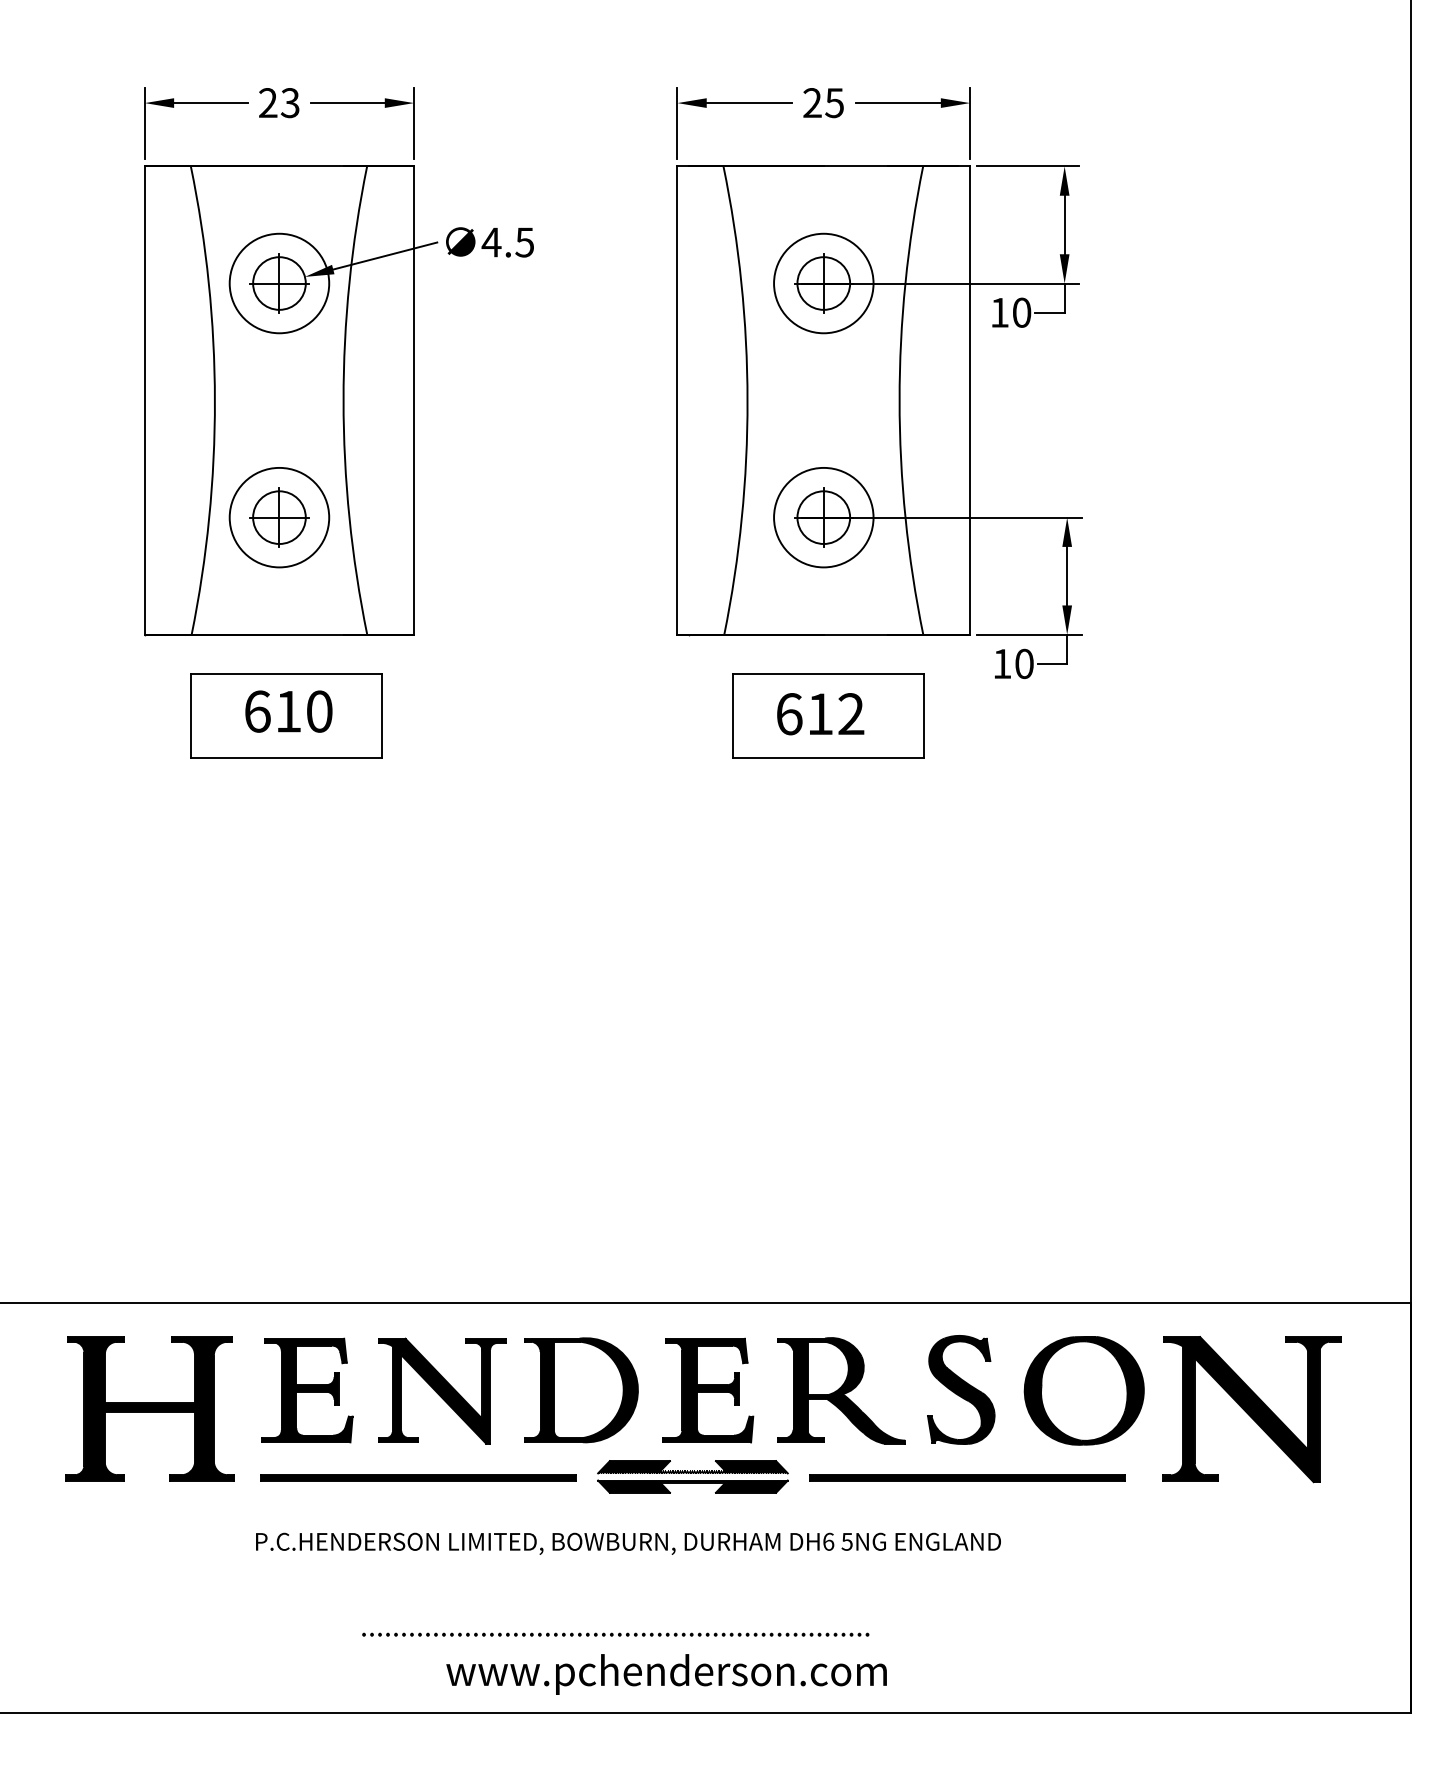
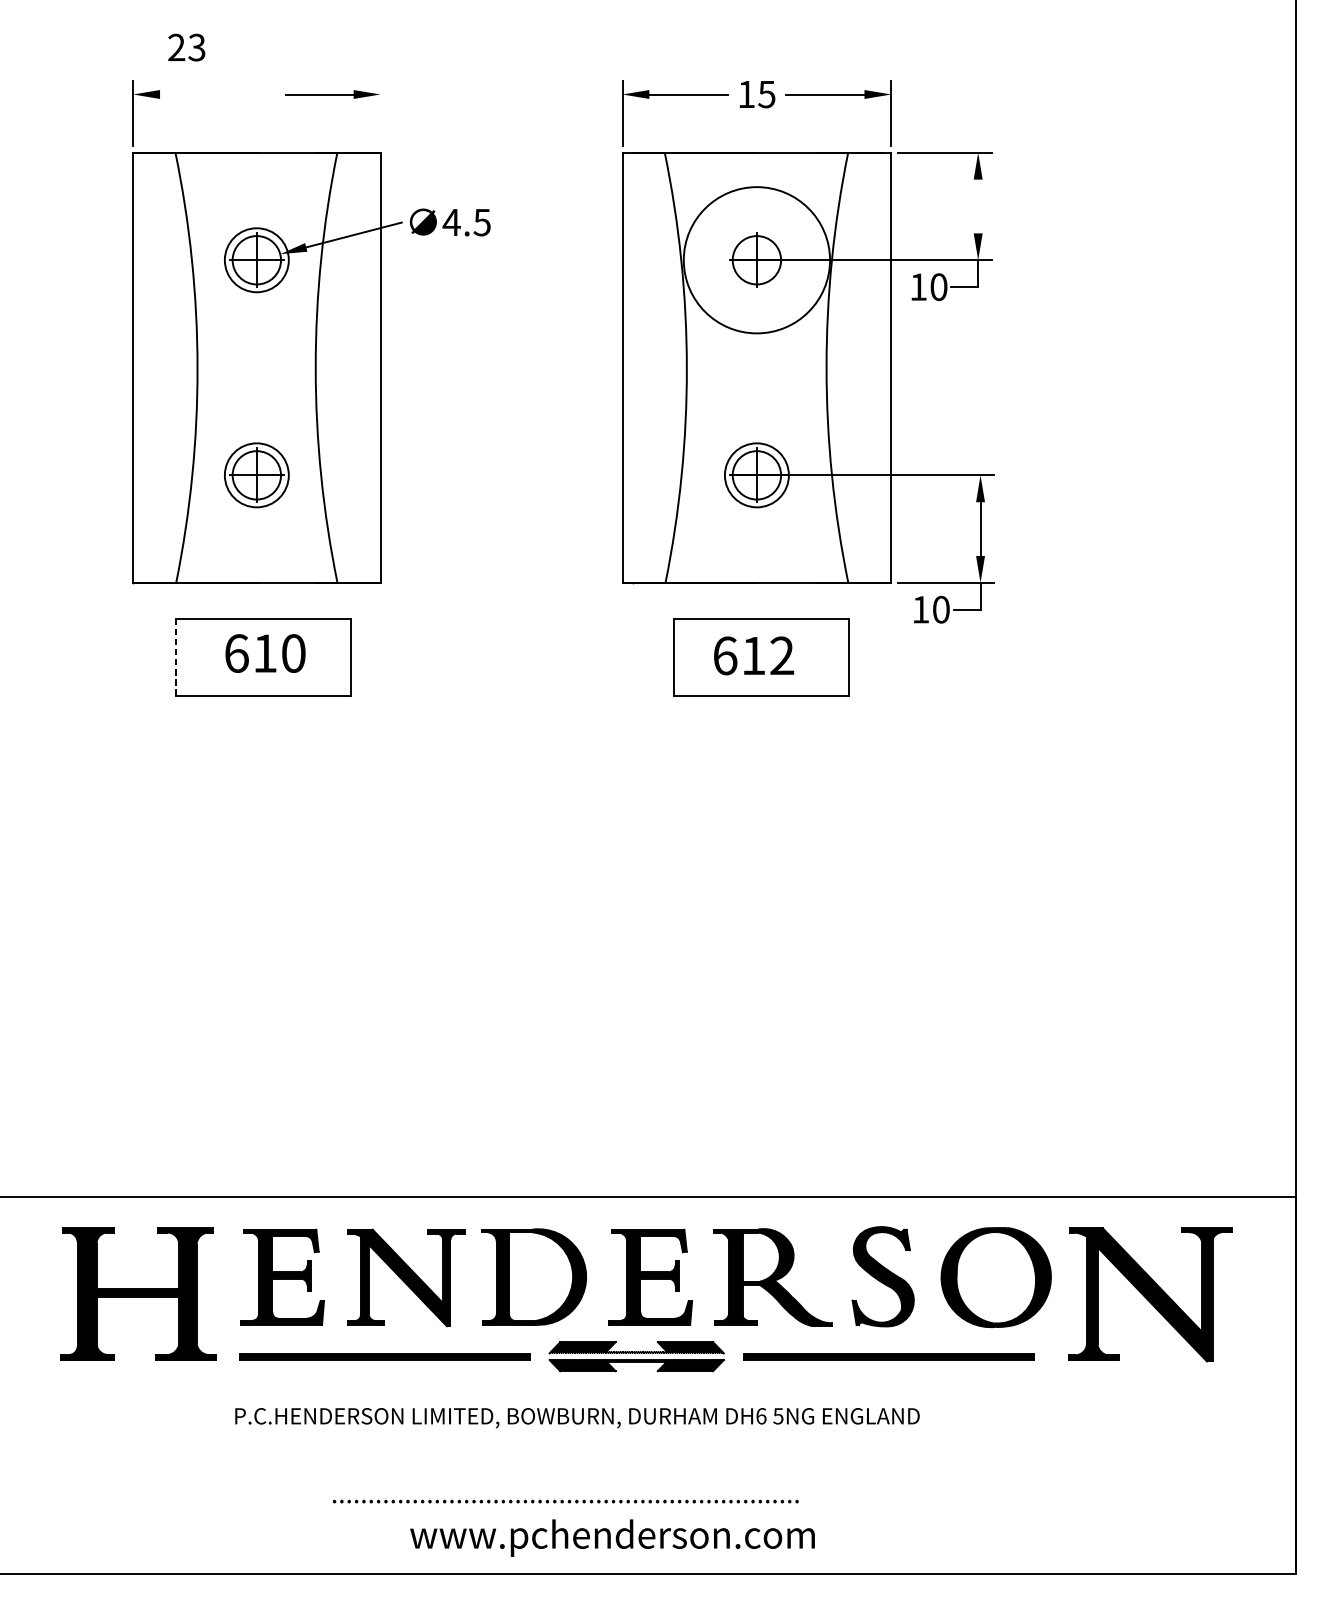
text: (812, 102) -> (746, 93), 25 -> 15
line: (210, 103) -> (193, 94), removed
text: (279, 103) -> (187, 48), moved
line: (414, 123) -> (380, 113), removed
line: (1064, 224) -> (978, 206), removed
circle: (279, 283) -> (256, 260), size x0.7
circle: (823, 283) -> (756, 260), size x1.6
circle: (279, 517) -> (256, 475), size x0.7
circle: (823, 517) -> (756, 475), size x0.7
line: (191, 715) -> (176, 657), solid -> dashed

